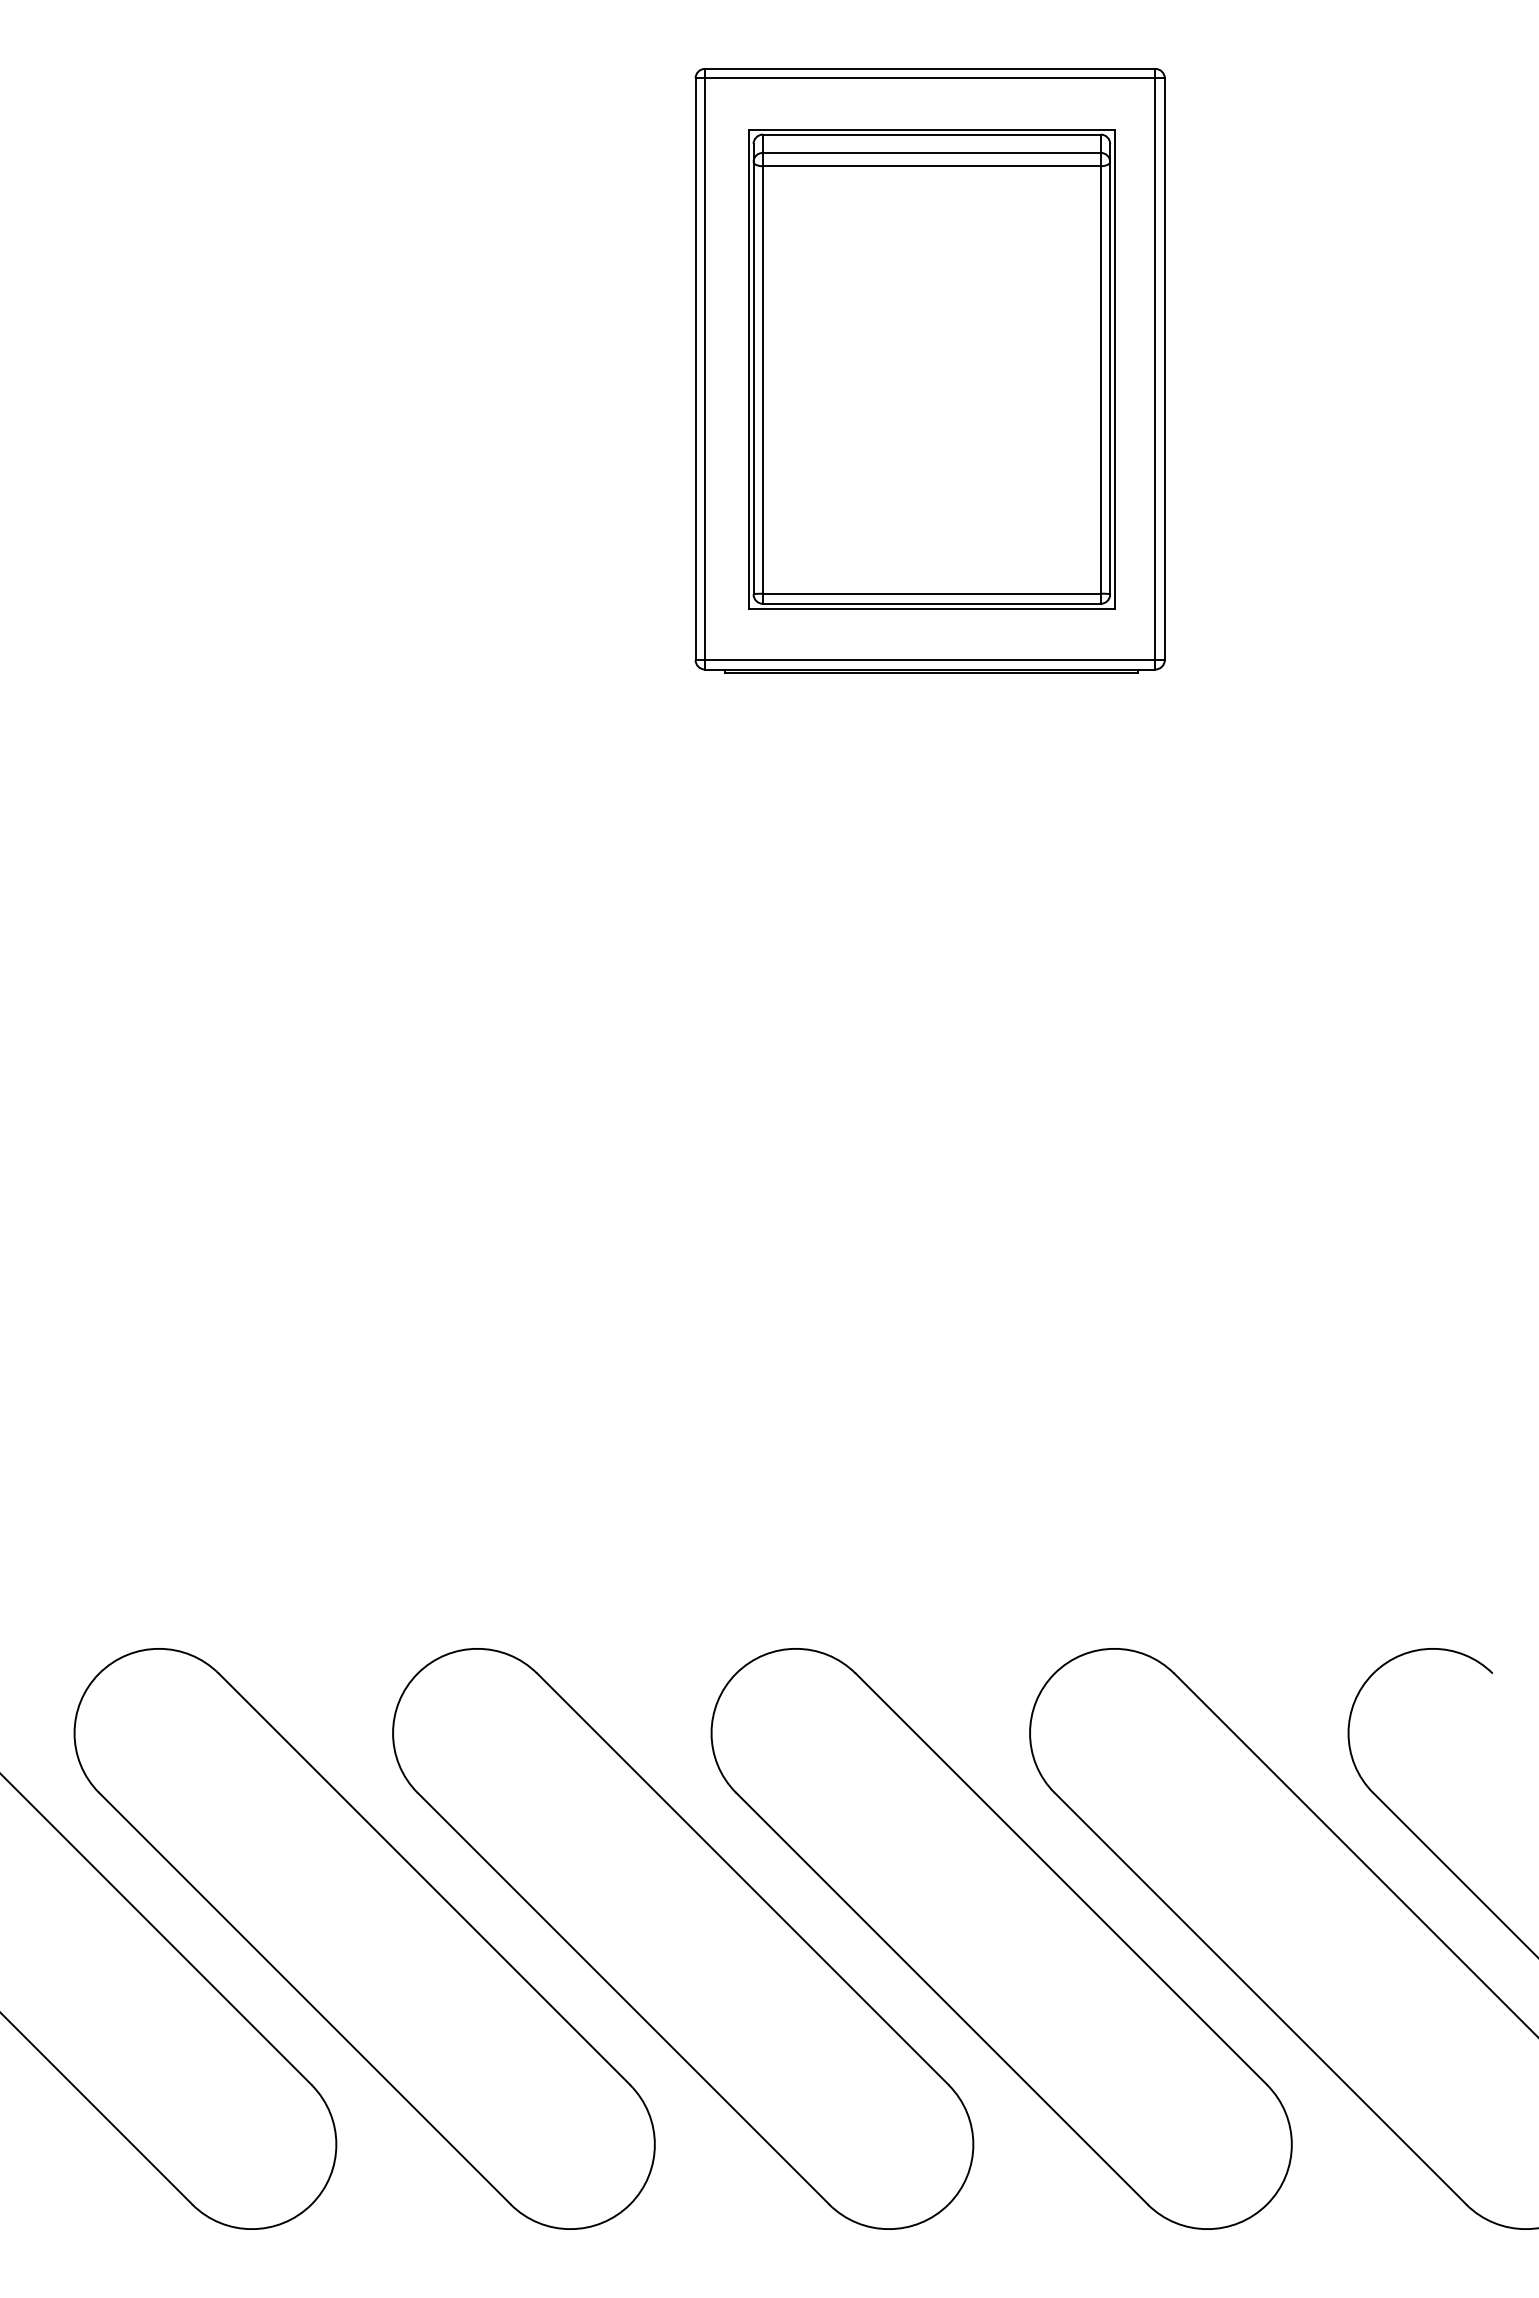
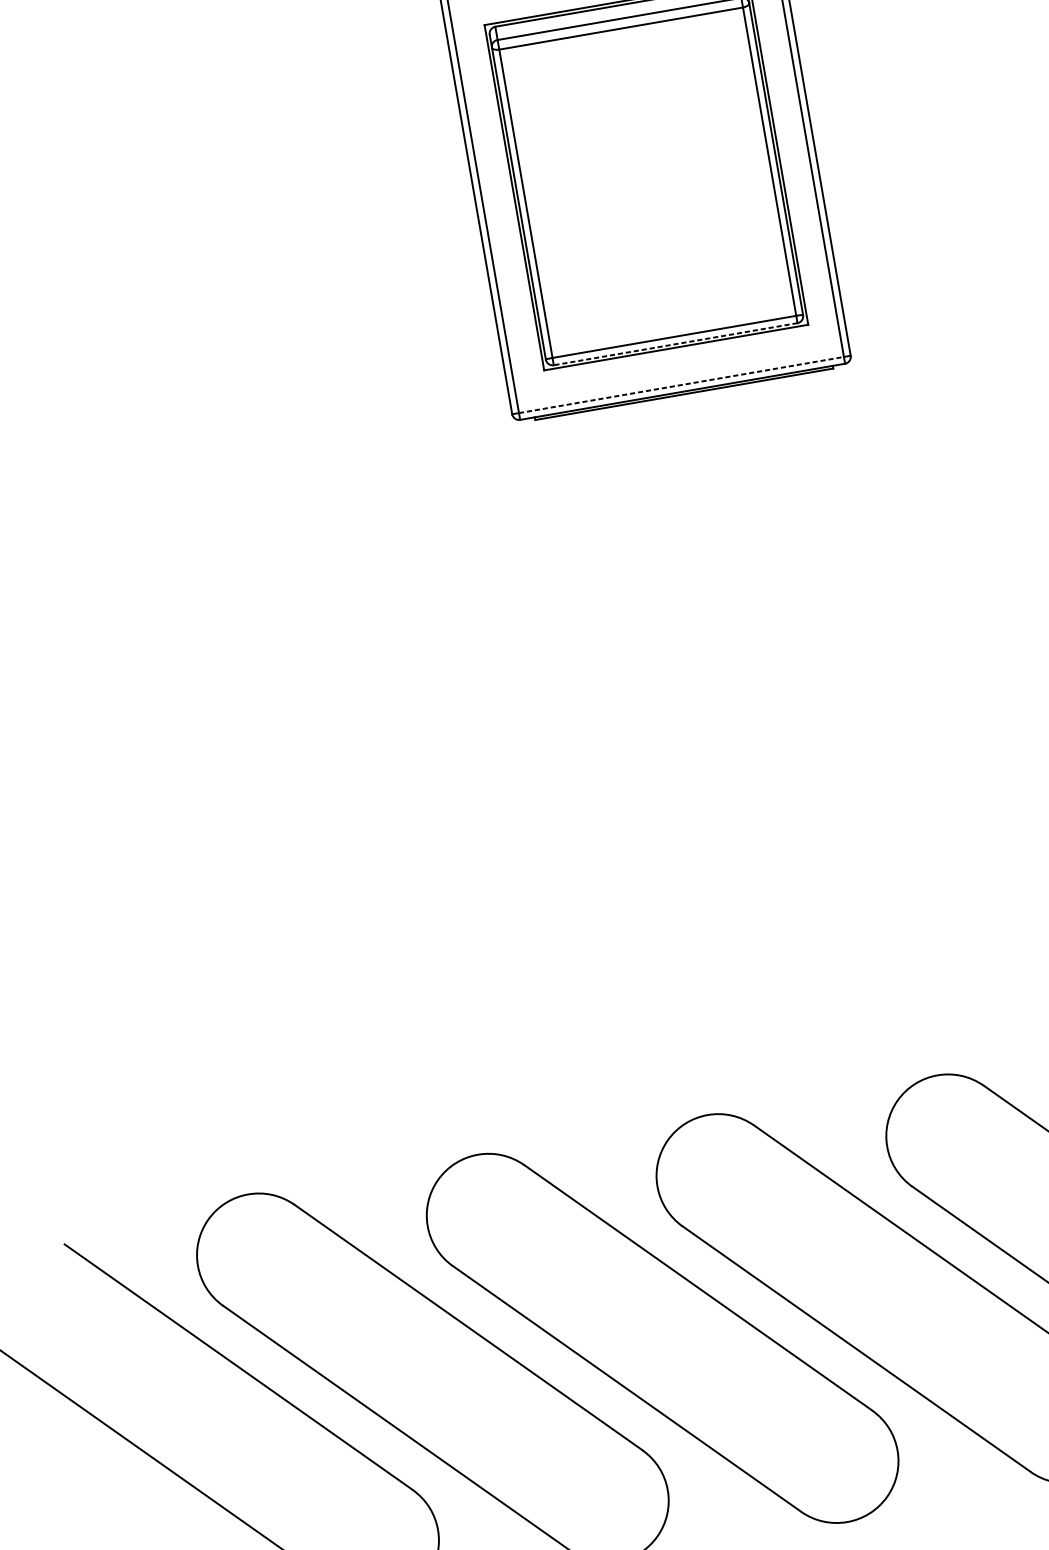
line: (931, 603) -> (675, 344), solid -> dashed
line: (930, 660) -> (681, 385), solid -> dashed

